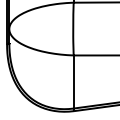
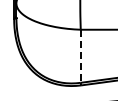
line: (73, 82) -> (80, 56), solid -> dashed

